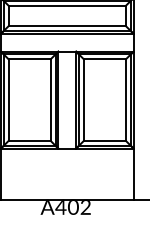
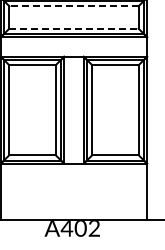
line: (67, 6) -> (74, 6), solid -> dashed
line: (67, 25) -> (74, 28), solid -> dashed

